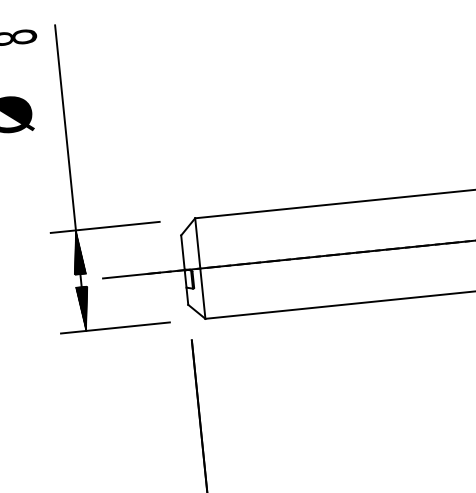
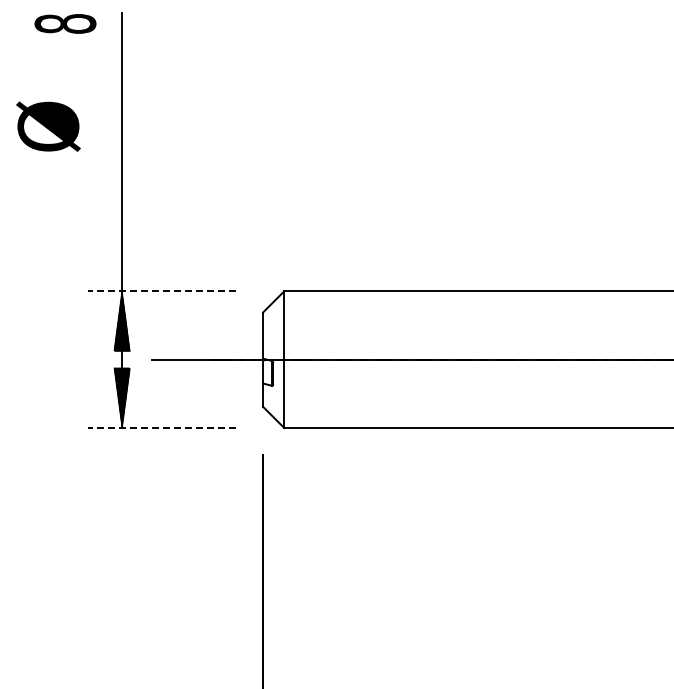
line: (104, 227) -> (161, 291), solid -> dashed
line: (115, 328) -> (161, 428), solid -> dashed

